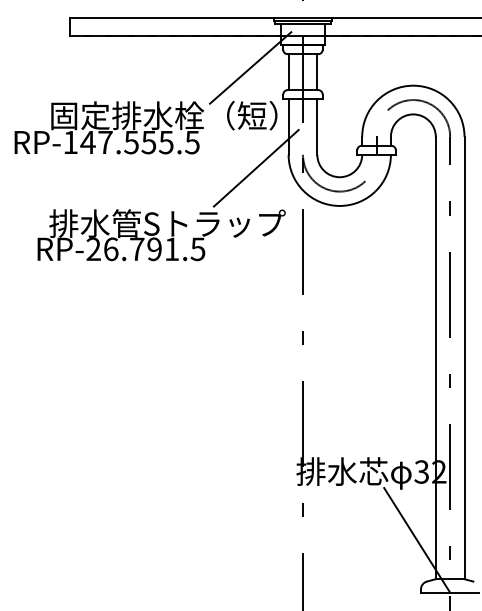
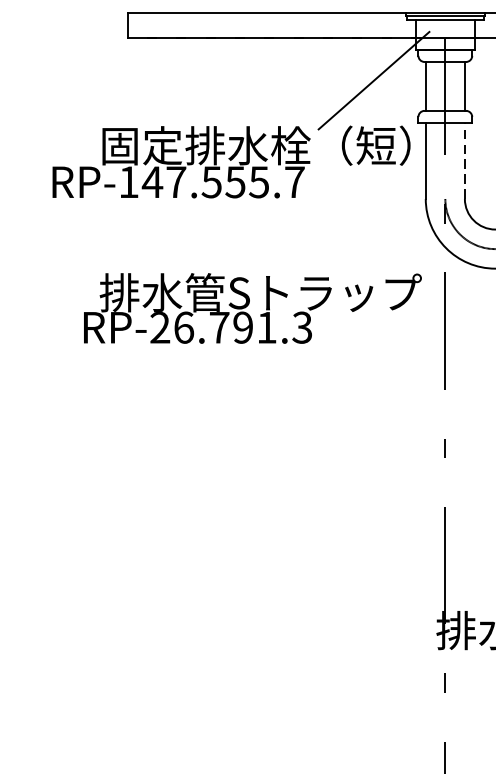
line: (317, 126) -> (465, 160), solid -> dashed
text: (192, 142) -> (294, 182), RP-147.555.5 -> RP-147.555.7
line: (255, 167) -> (380, 216), removed
text: (198, 248) -> (303, 326), RP-26.791.5 -> RP-26.791.3

